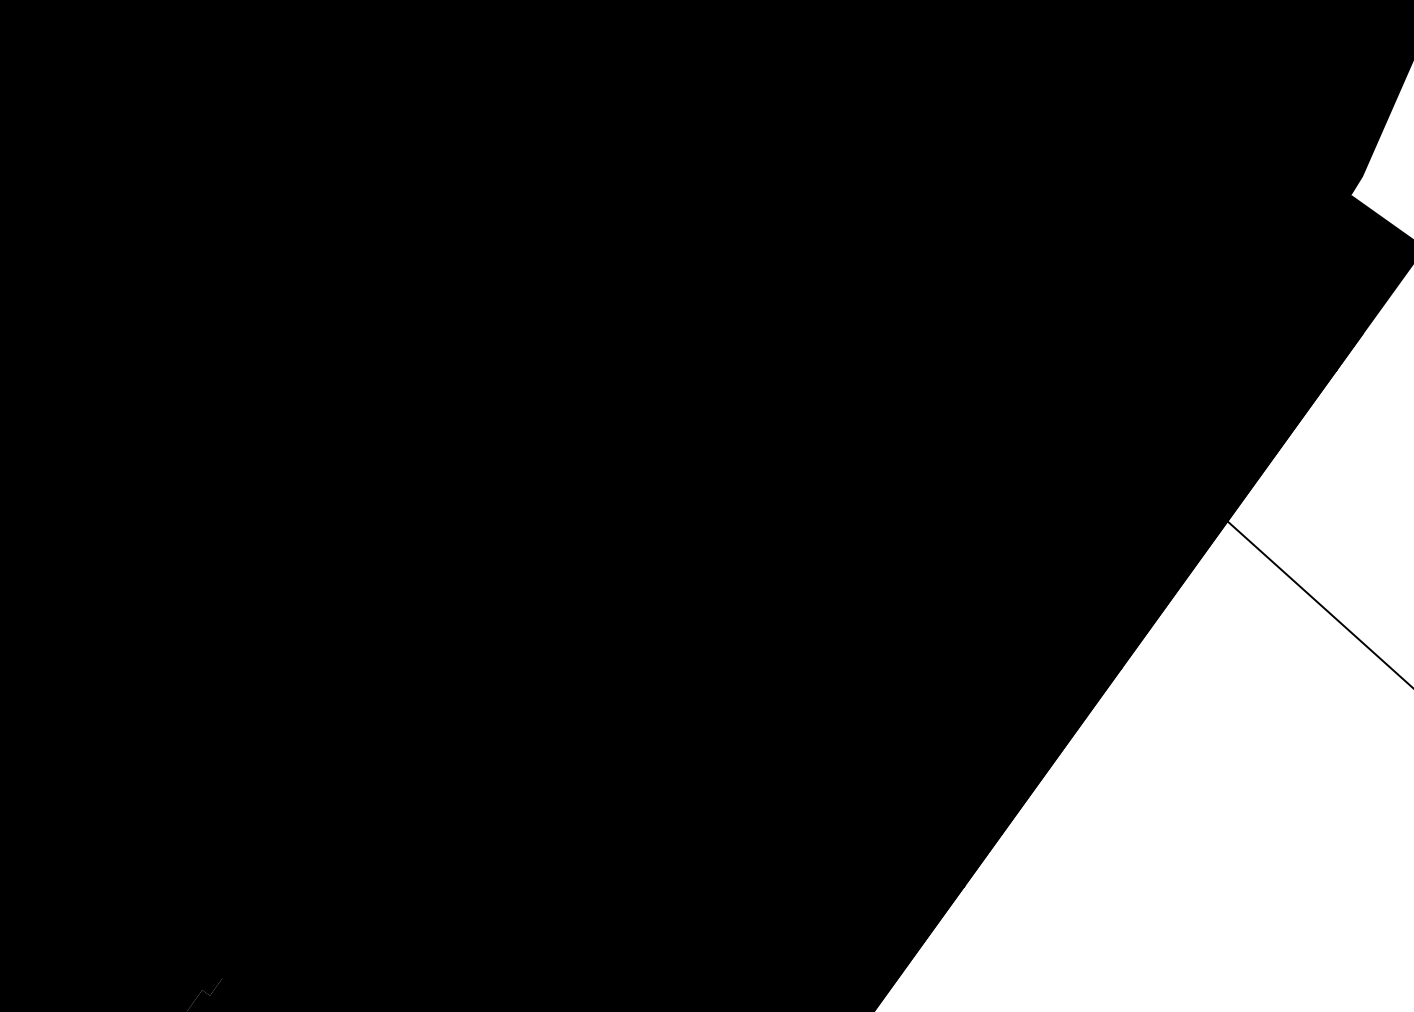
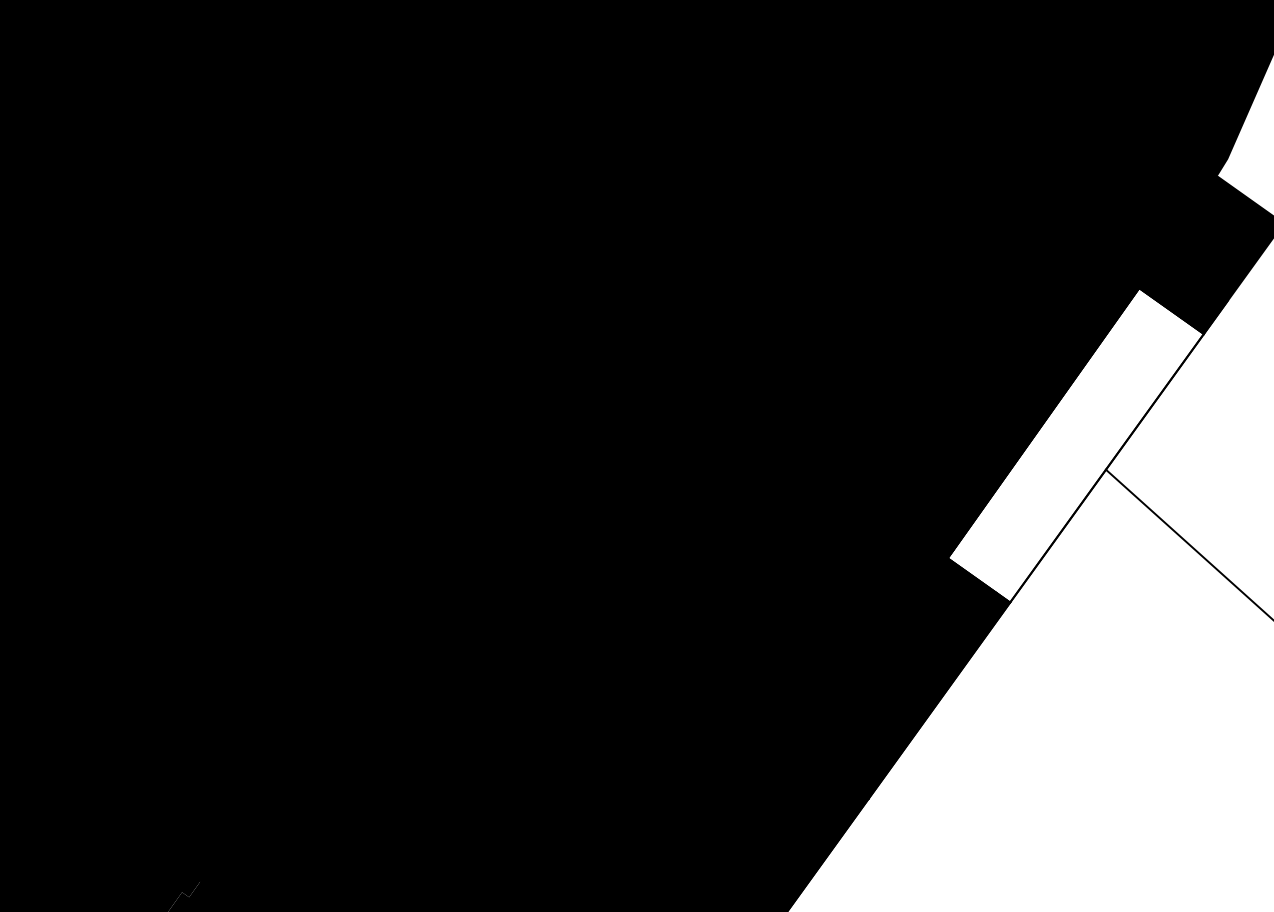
fill: (1193, 493) -> (1075, 444), removed

